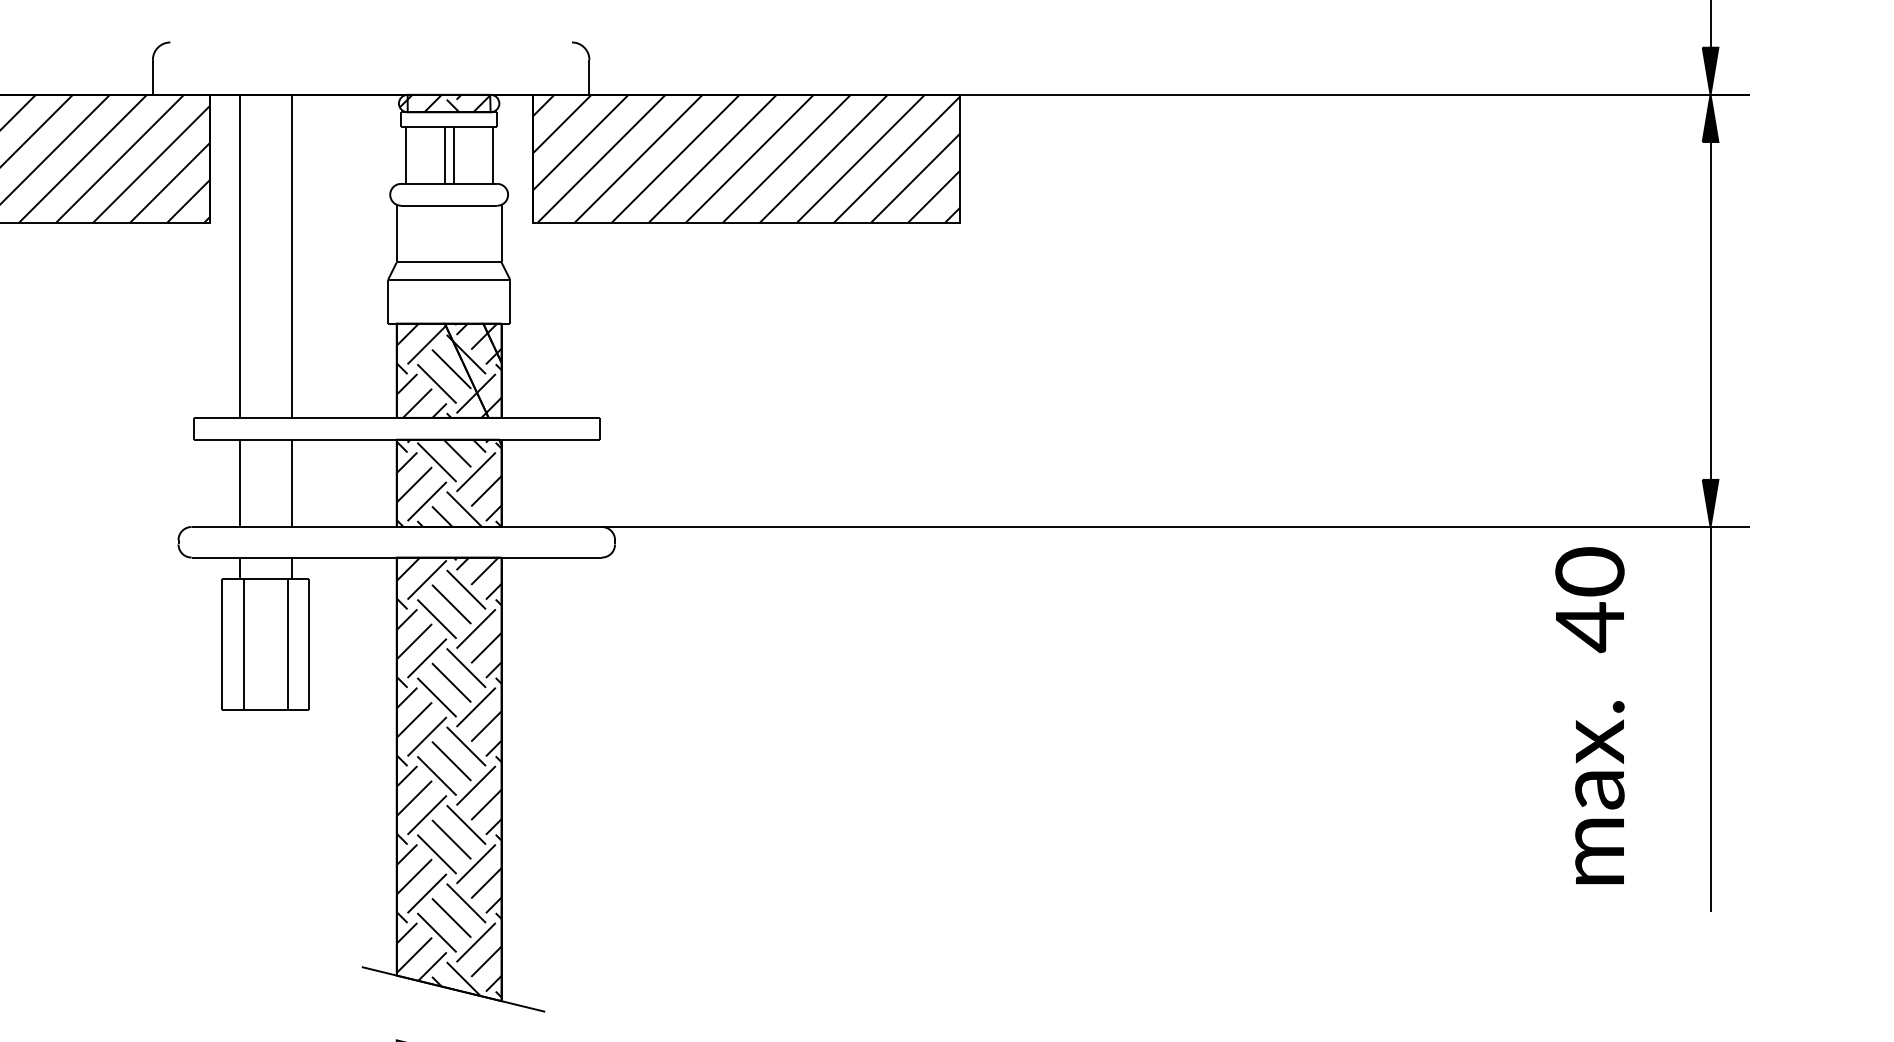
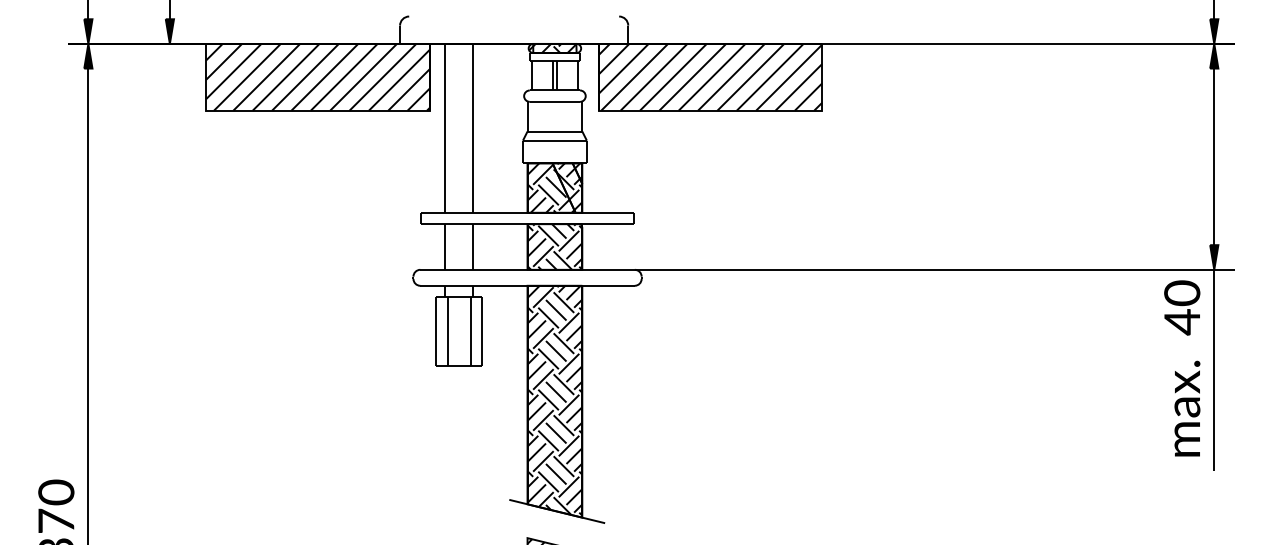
text: (1590, 715) -> (1182, 368), moved

